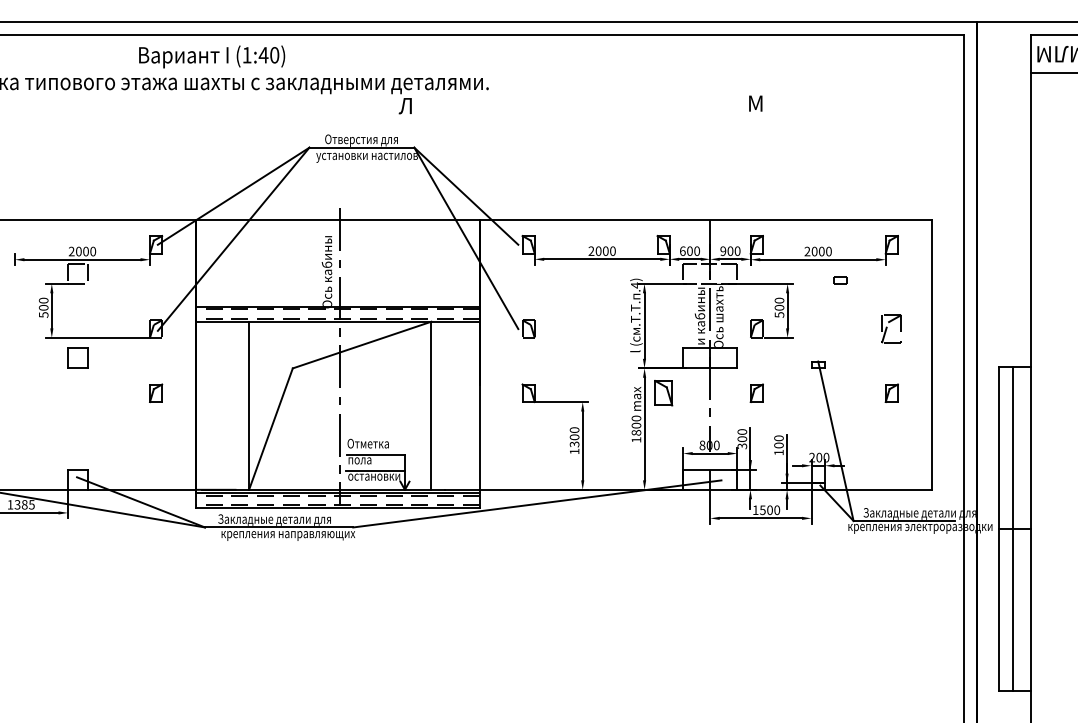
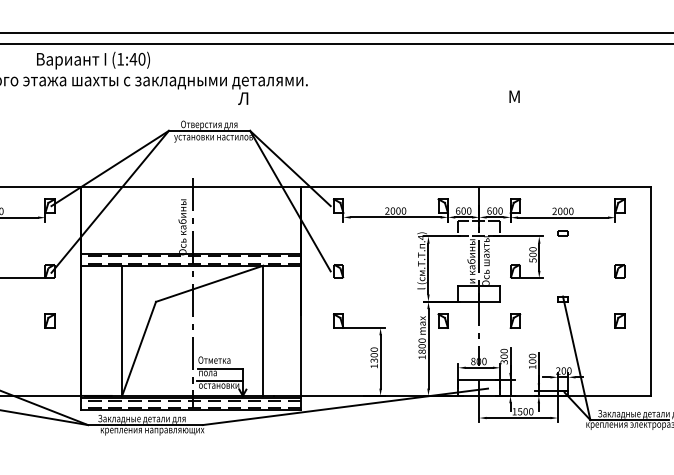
text: (723, 250) -> (489, 210), 900 -> 600
part: (840, 280) -> (563, 233), moved
part: (891, 328) -> (619, 270), size x0.62
part: (663, 393) -> (443, 321), size x0.71

